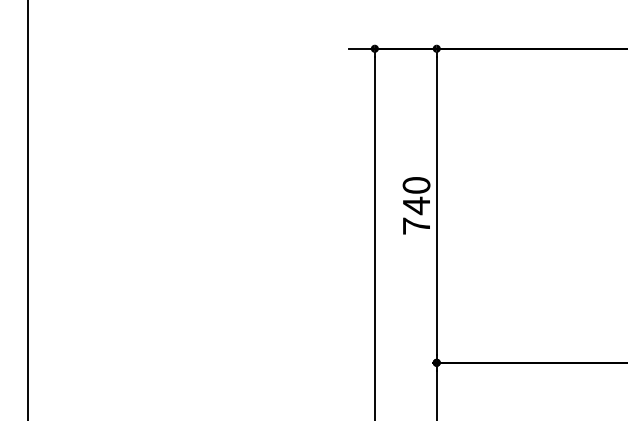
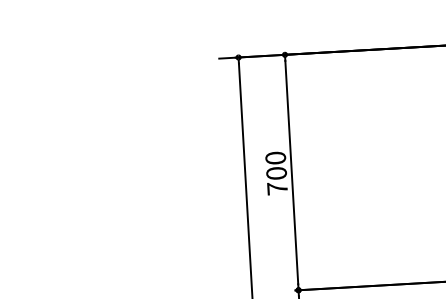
text: (416, 205) -> (276, 173), 740 -> 700

